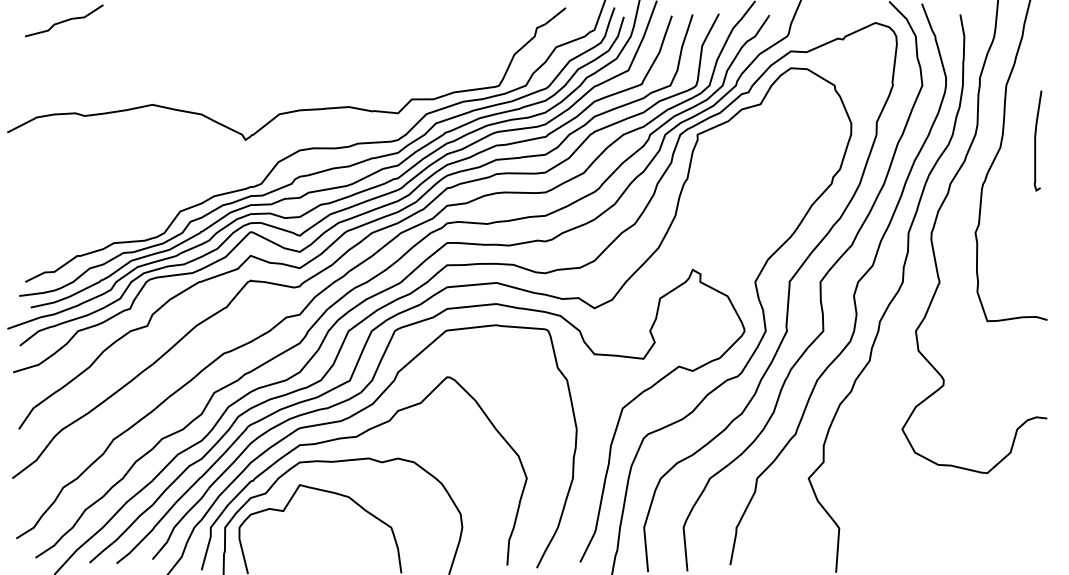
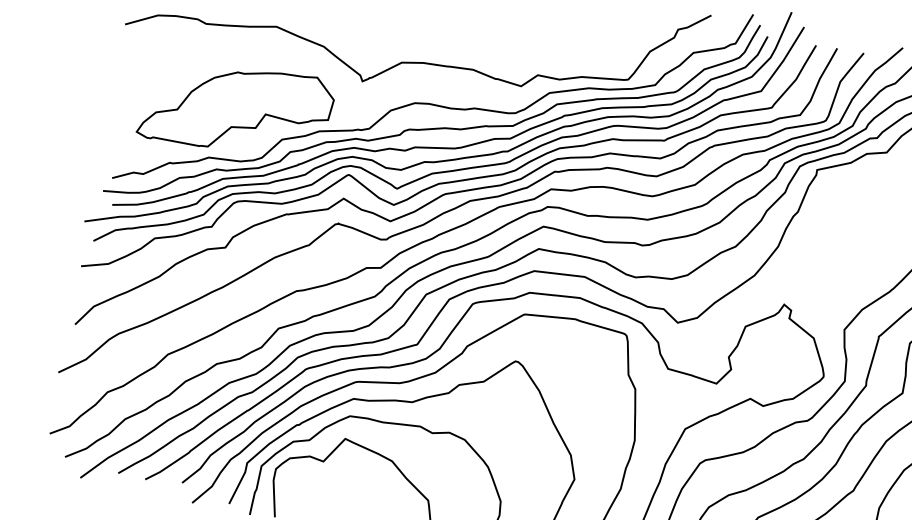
part: (130, 190) -> (236, 108), added

